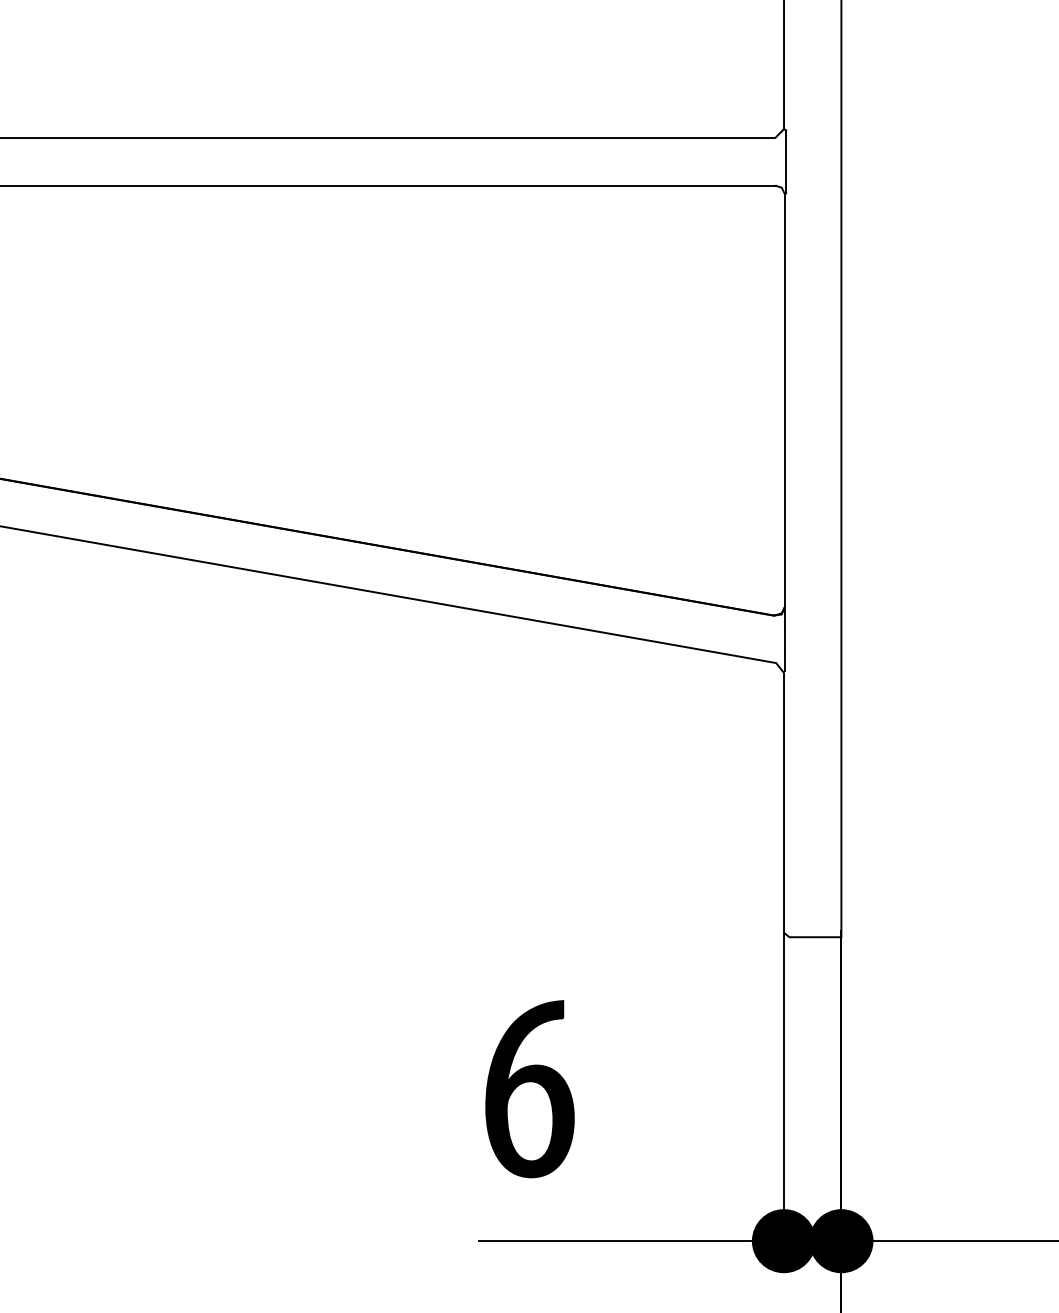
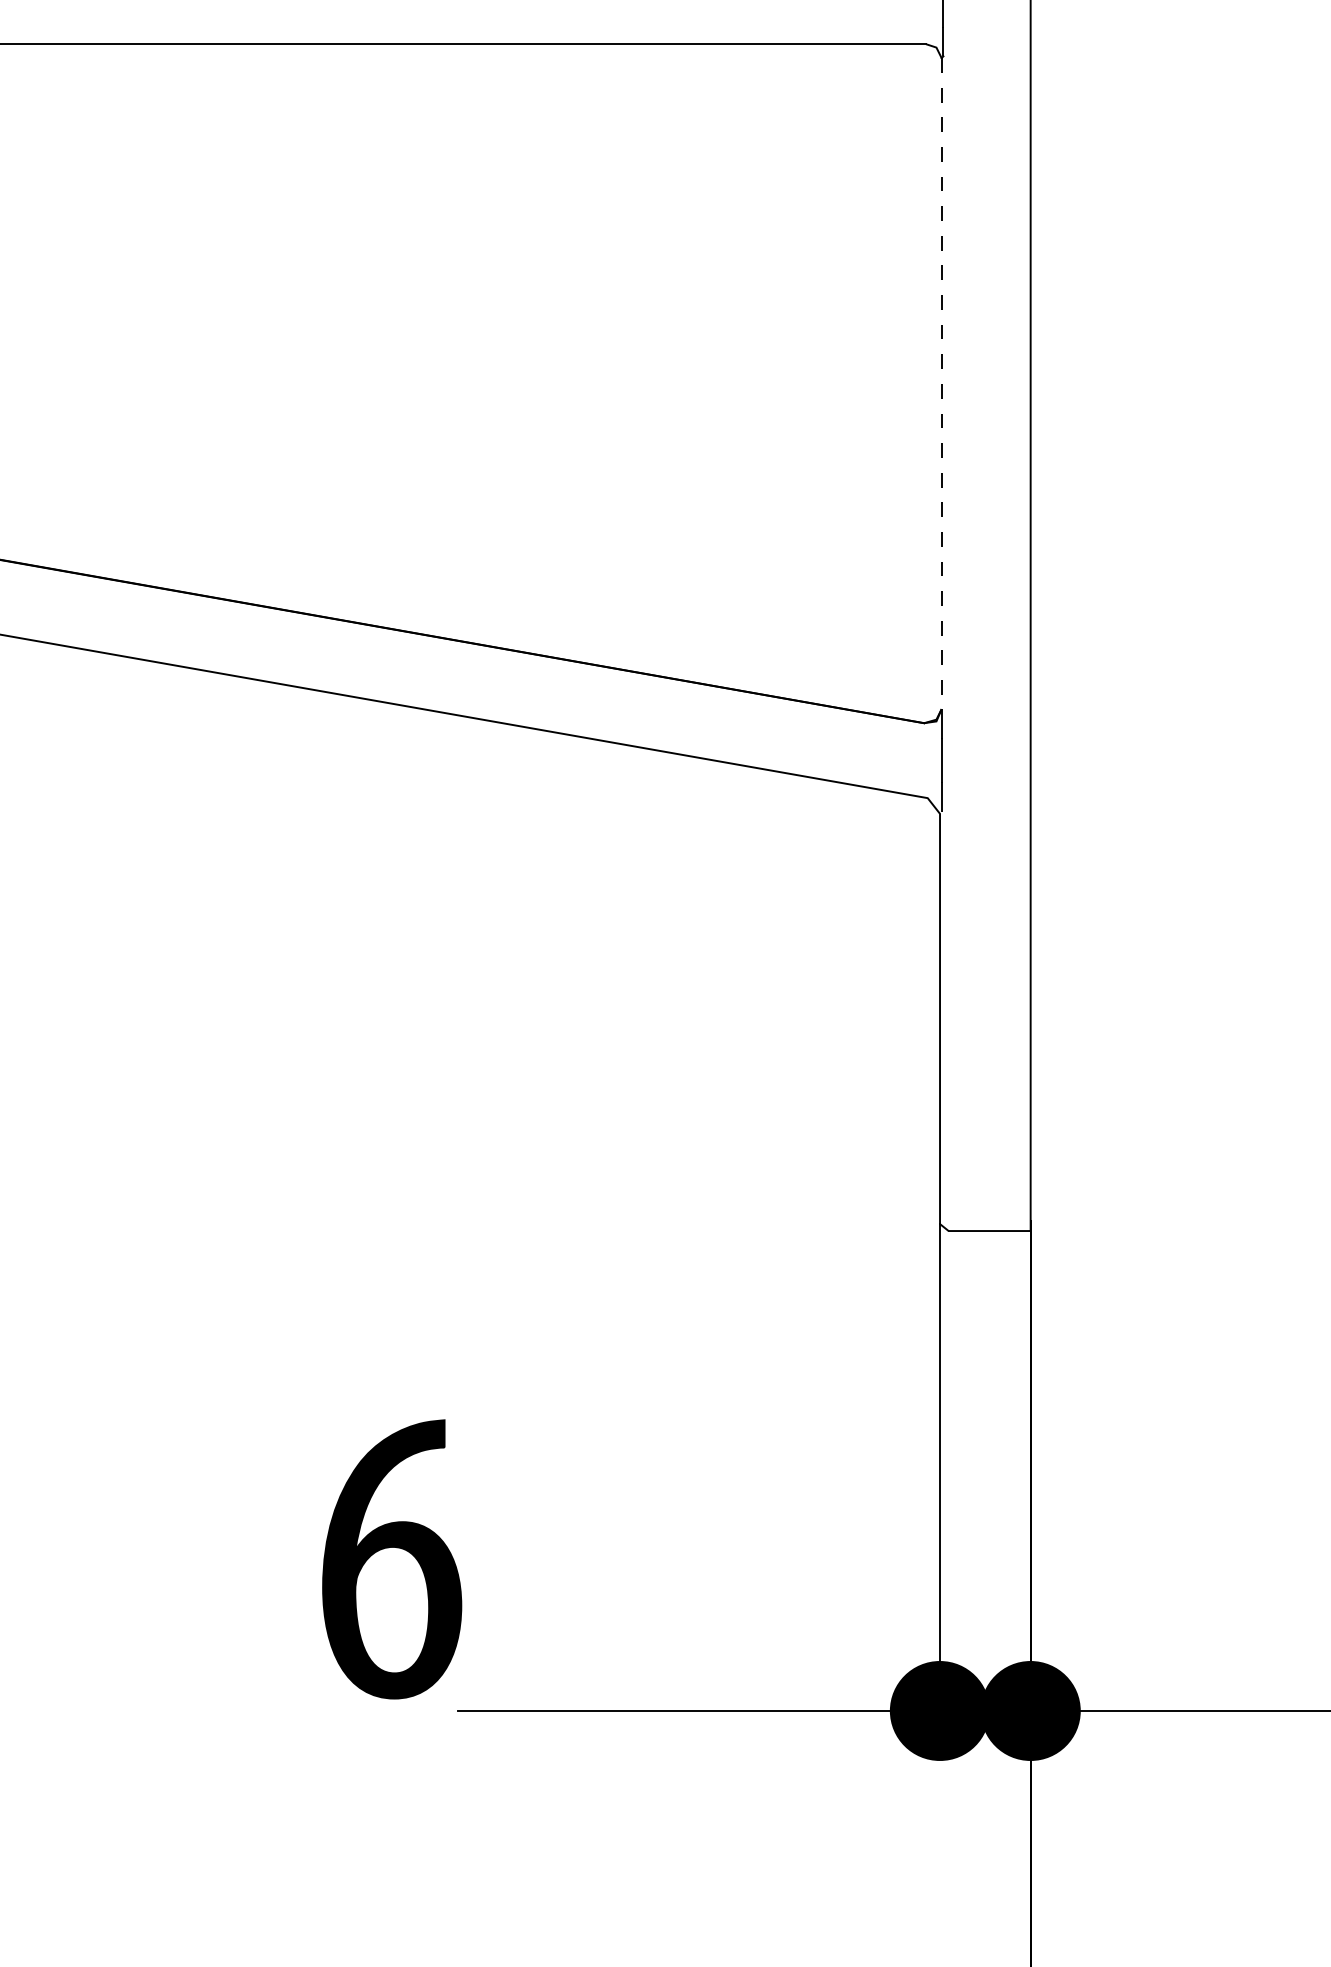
line: (785, 401) -> (942, 385), solid -> dashed
part: (529, 1089) -> (391, 1559), moved

